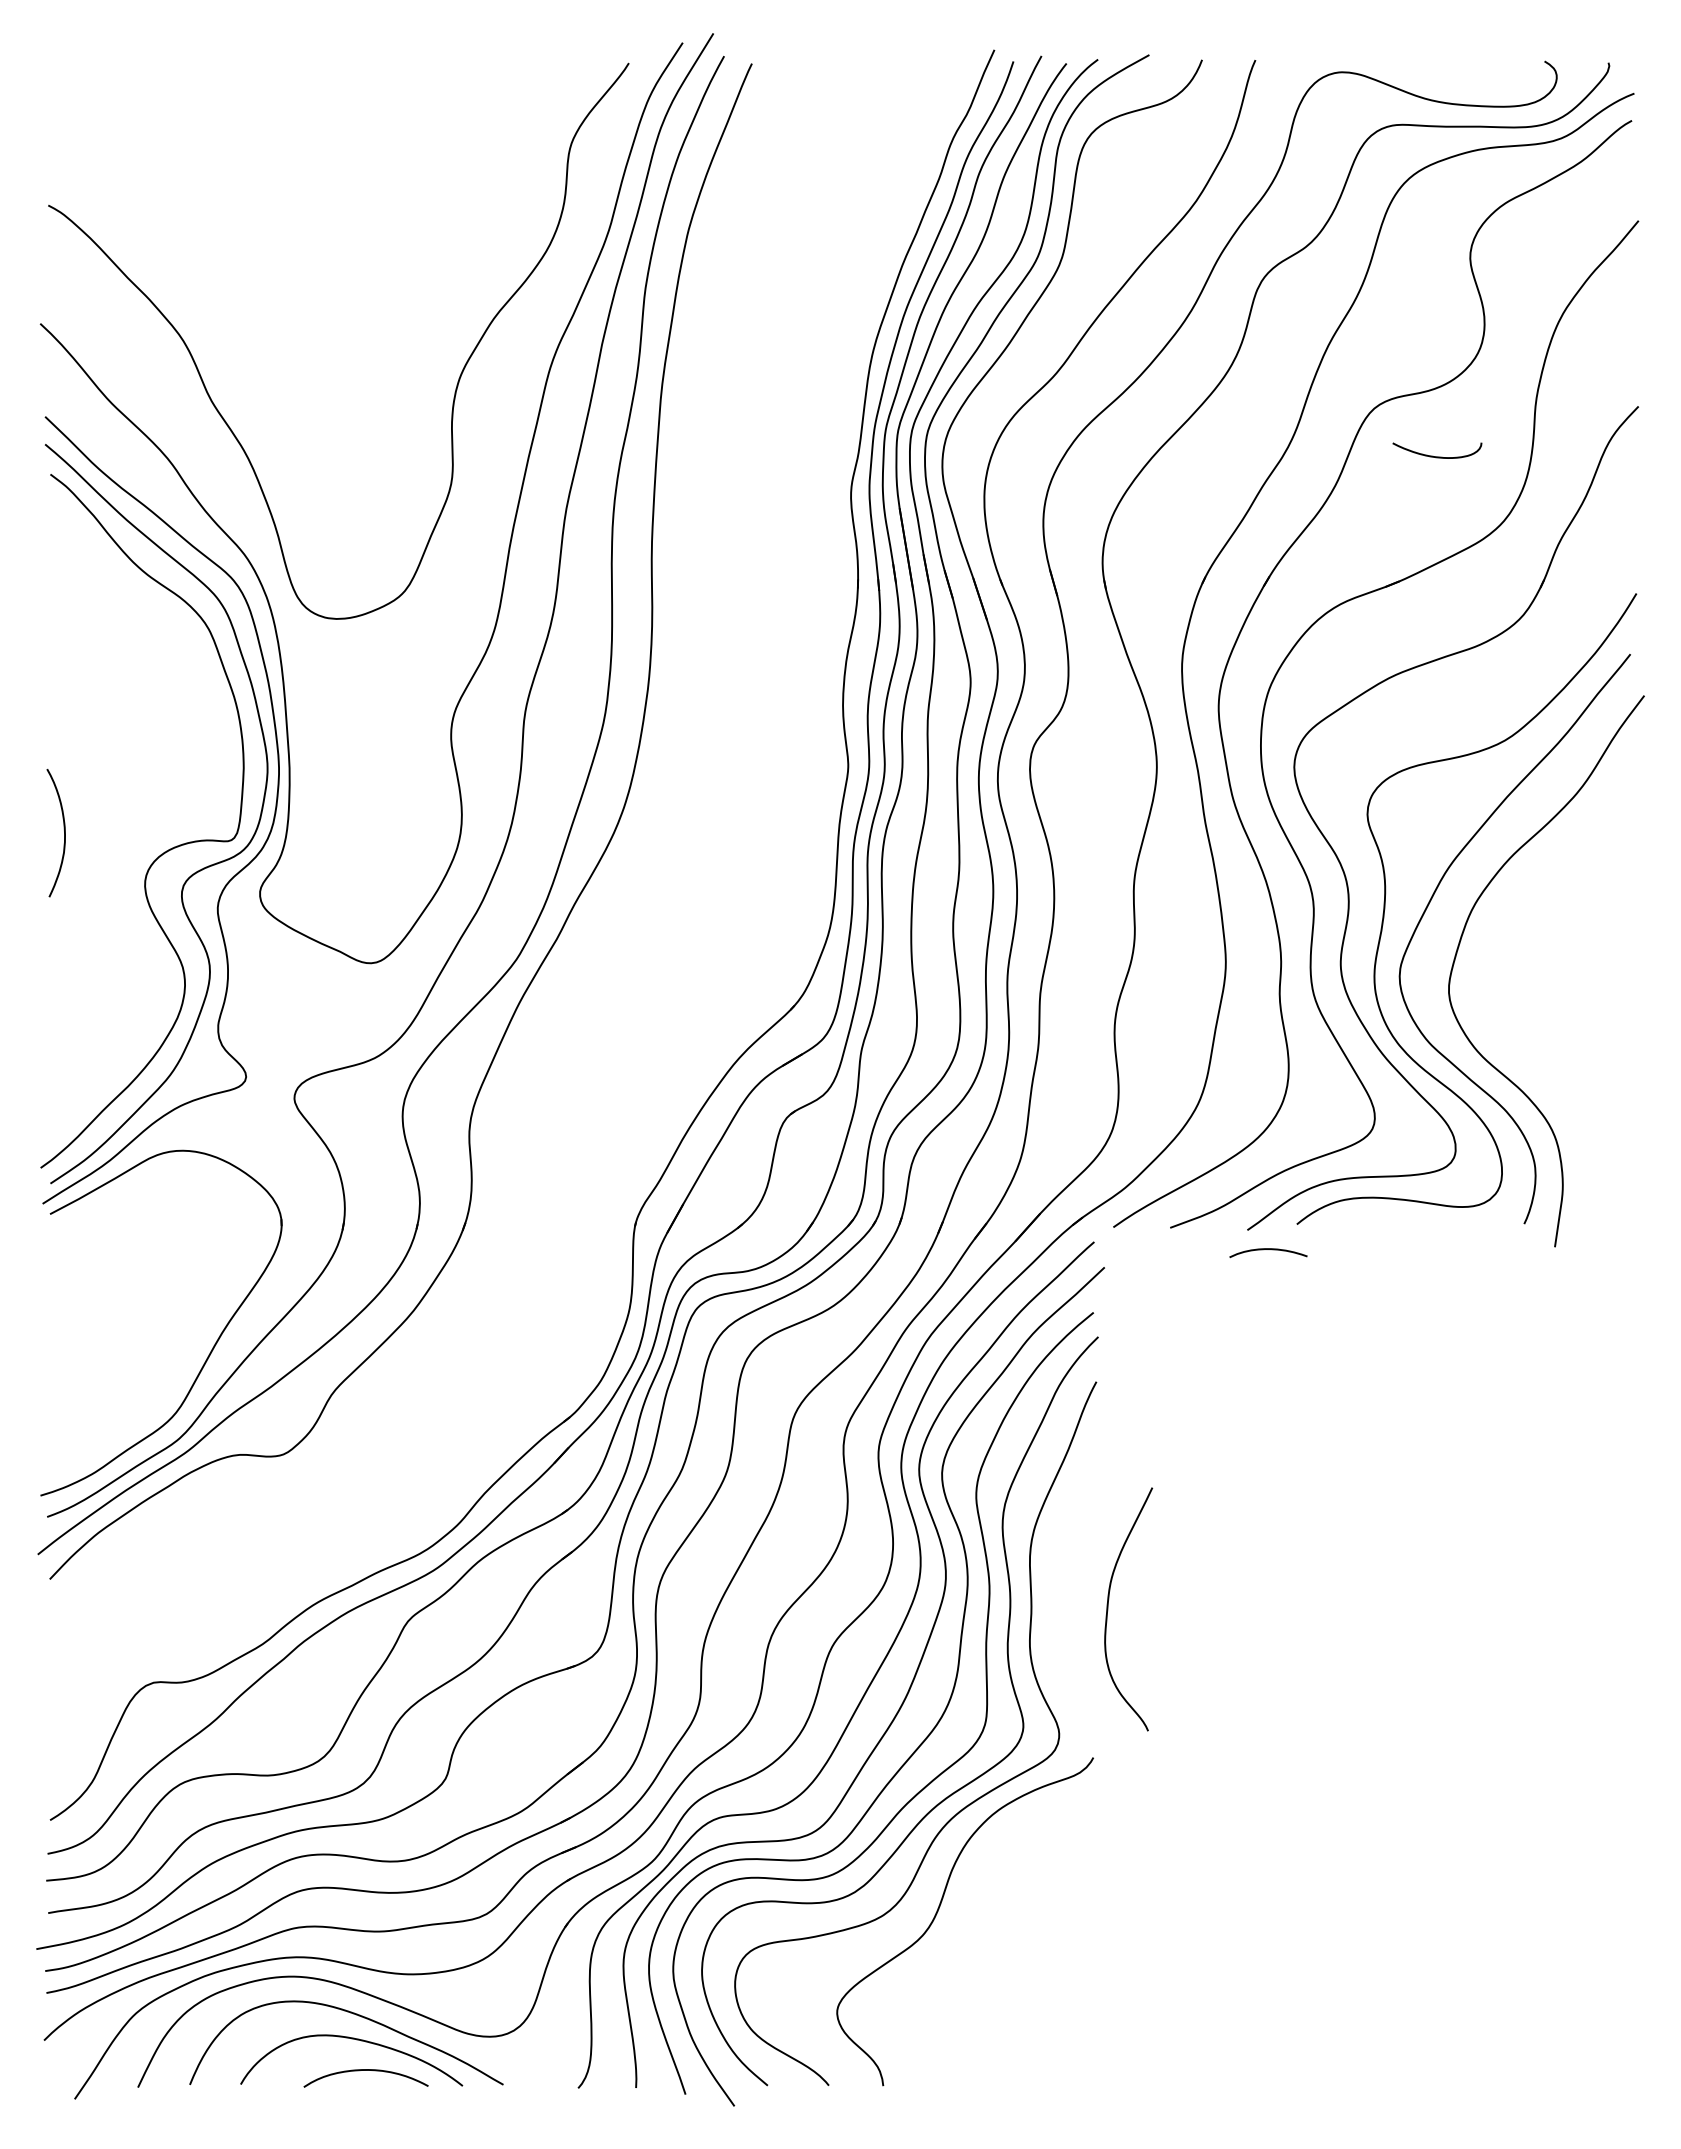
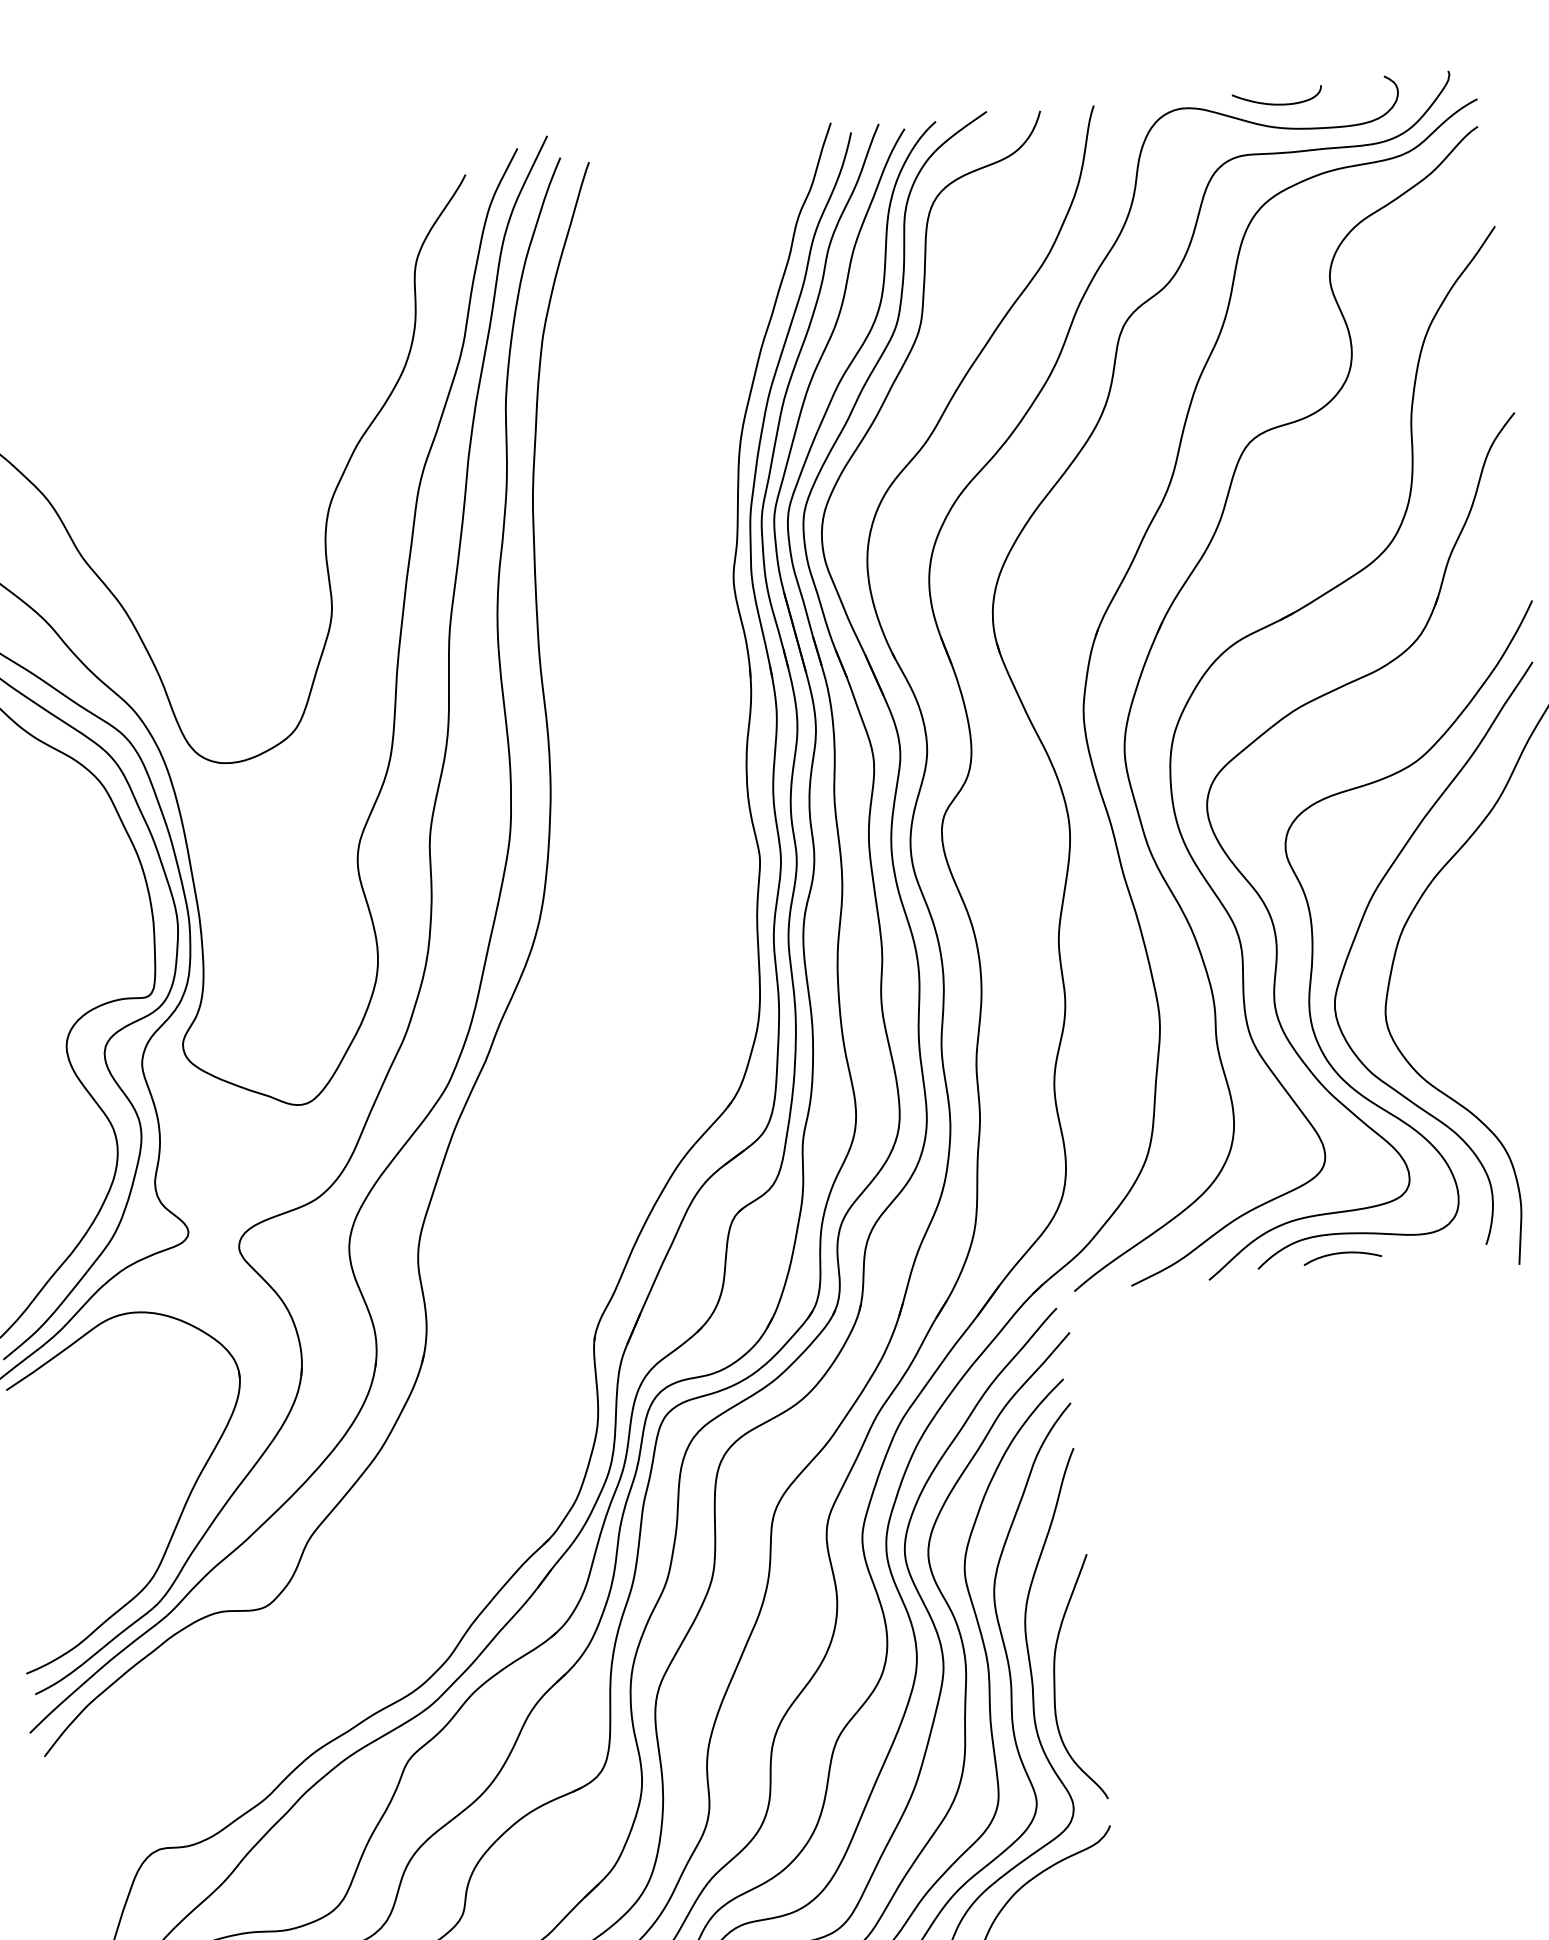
curve: (1437, 456) -> (1278, 103), moved
curve: (1268, 1249) -> (1342, 1253), moved
curve: (1108, 1609) -> (1055, 1681), moved

